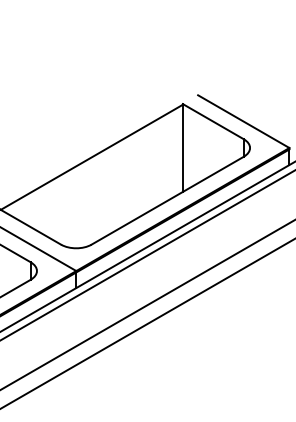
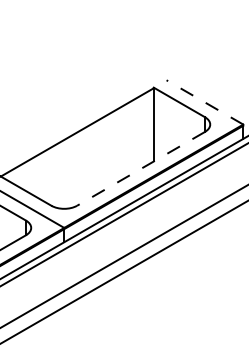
line: (243, 121) -> (204, 102), solid -> dashed
line: (167, 200) -> (140, 168), solid -> dashed

